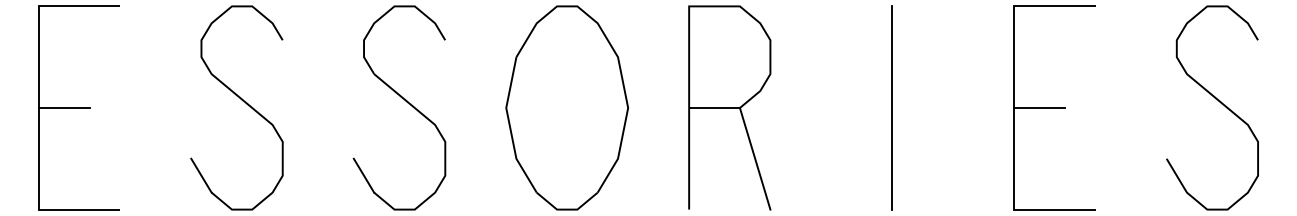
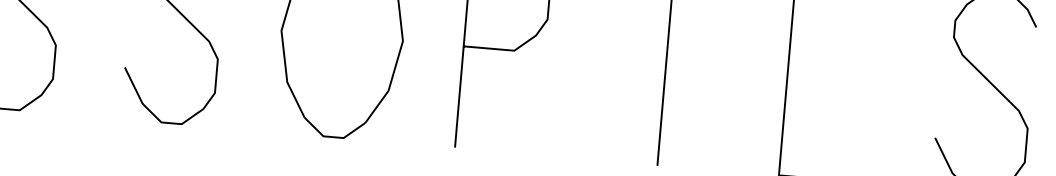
line: (1039, 108) -> (812, 76), removed
line: (754, 158) -> (524, 102), removed

